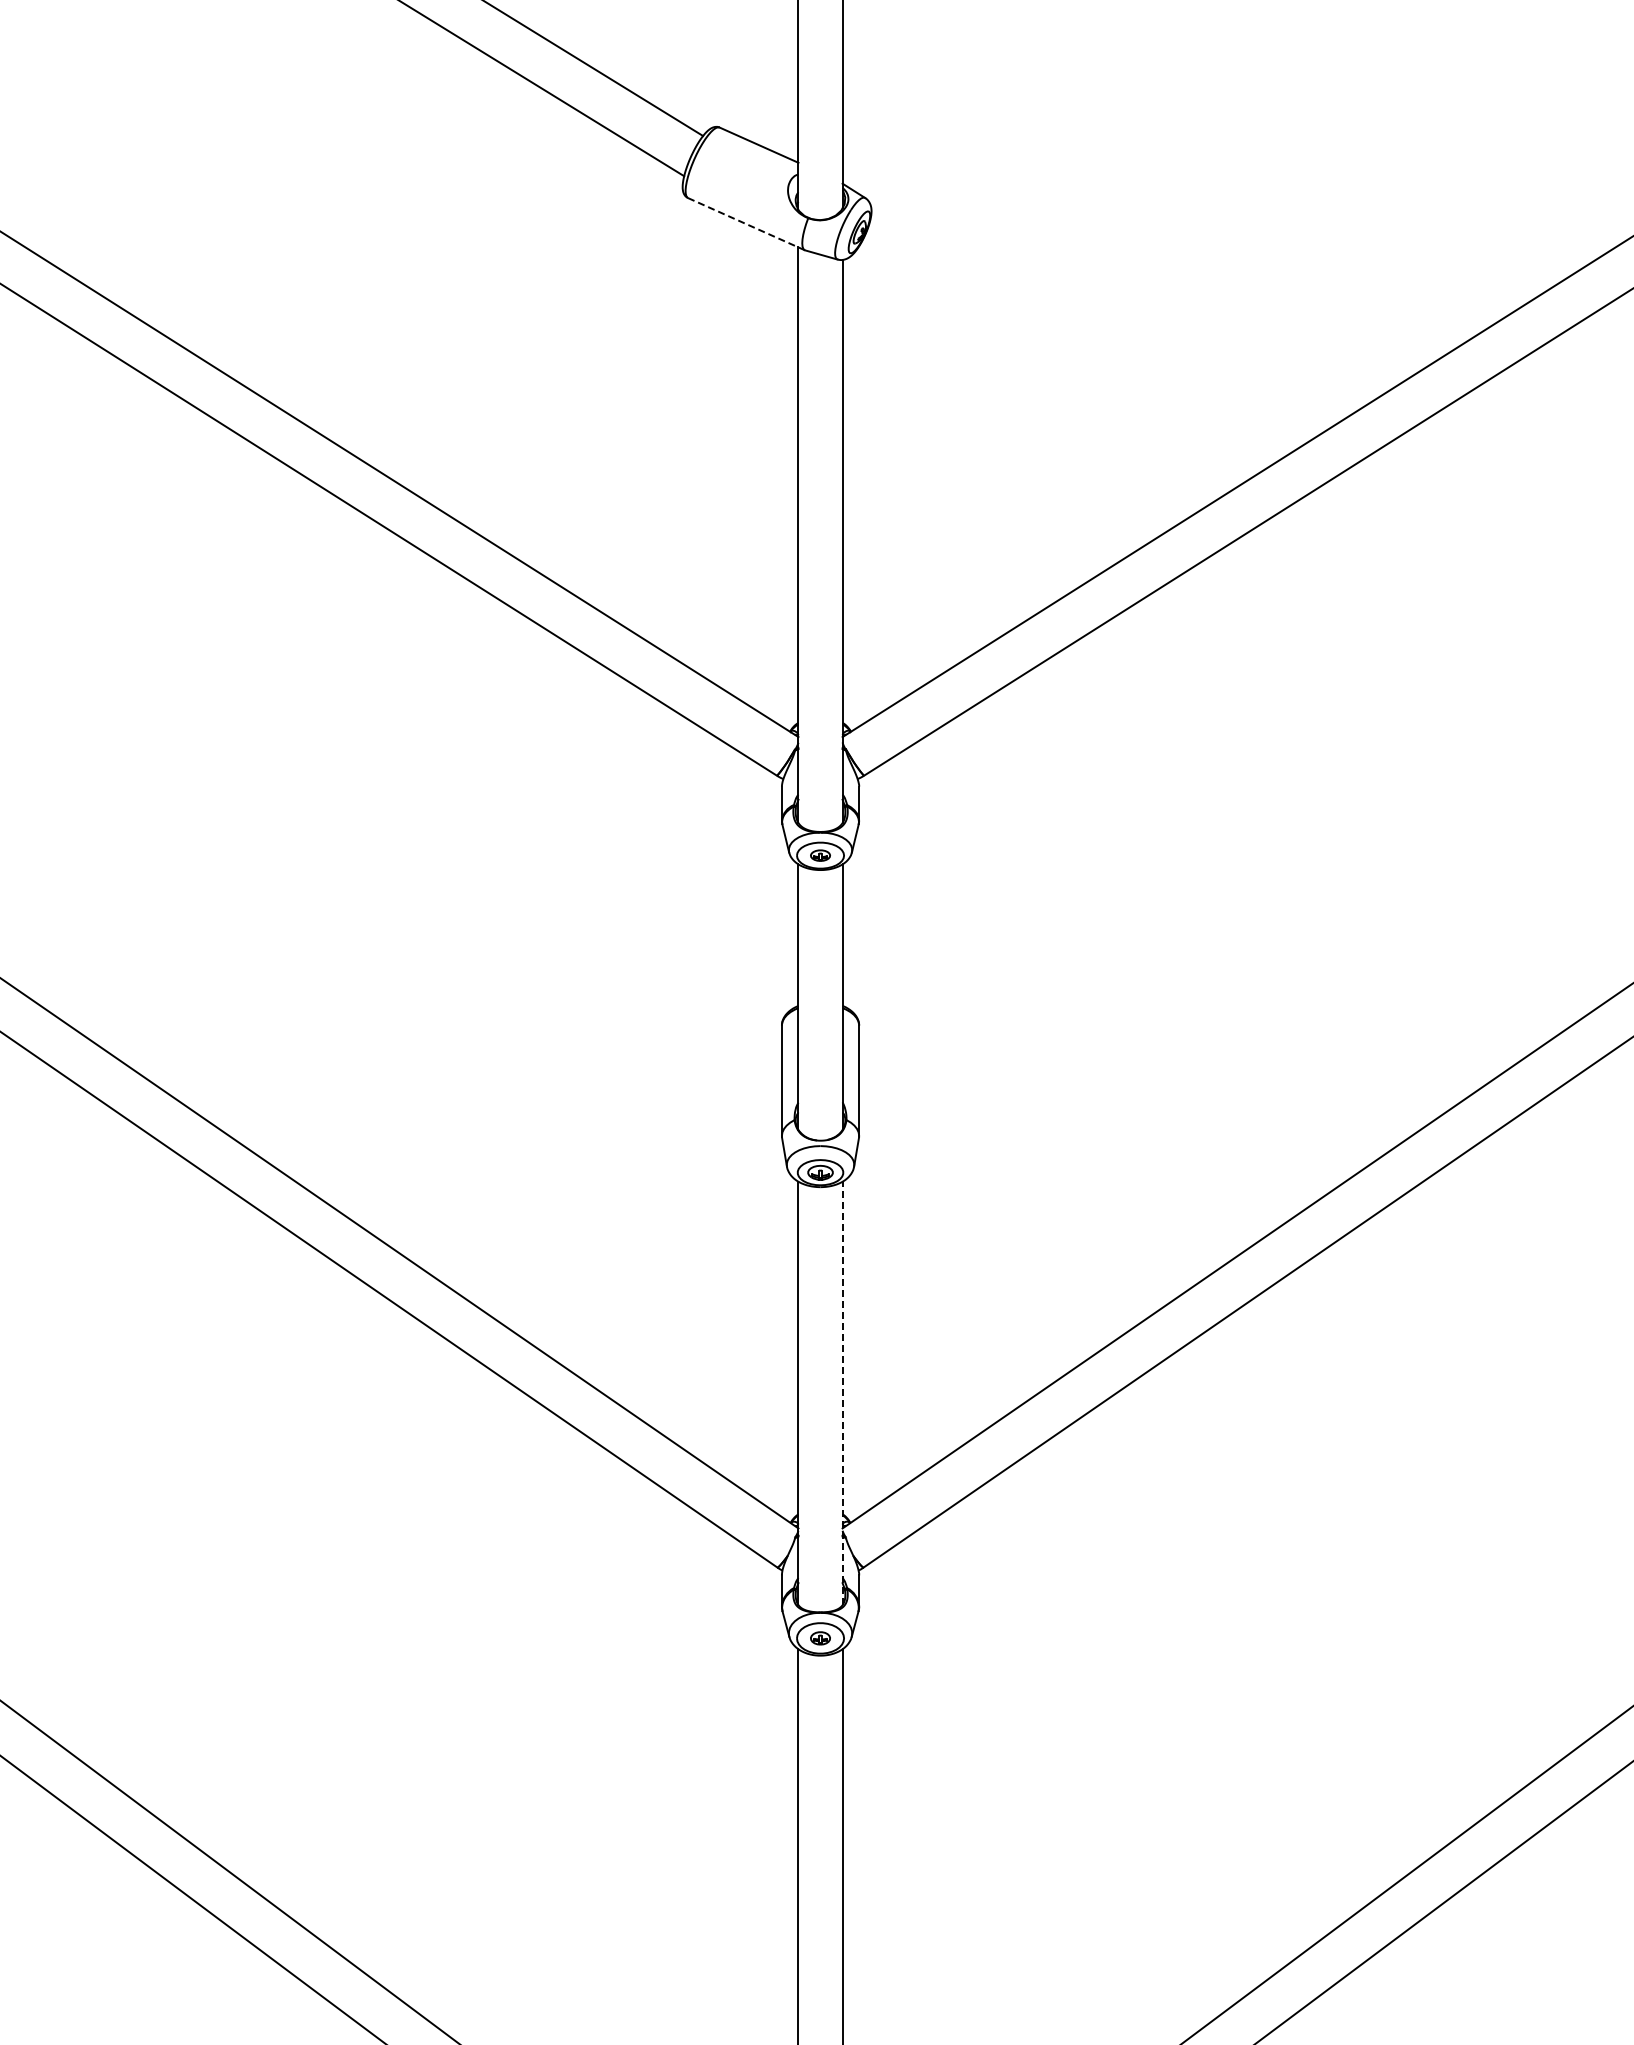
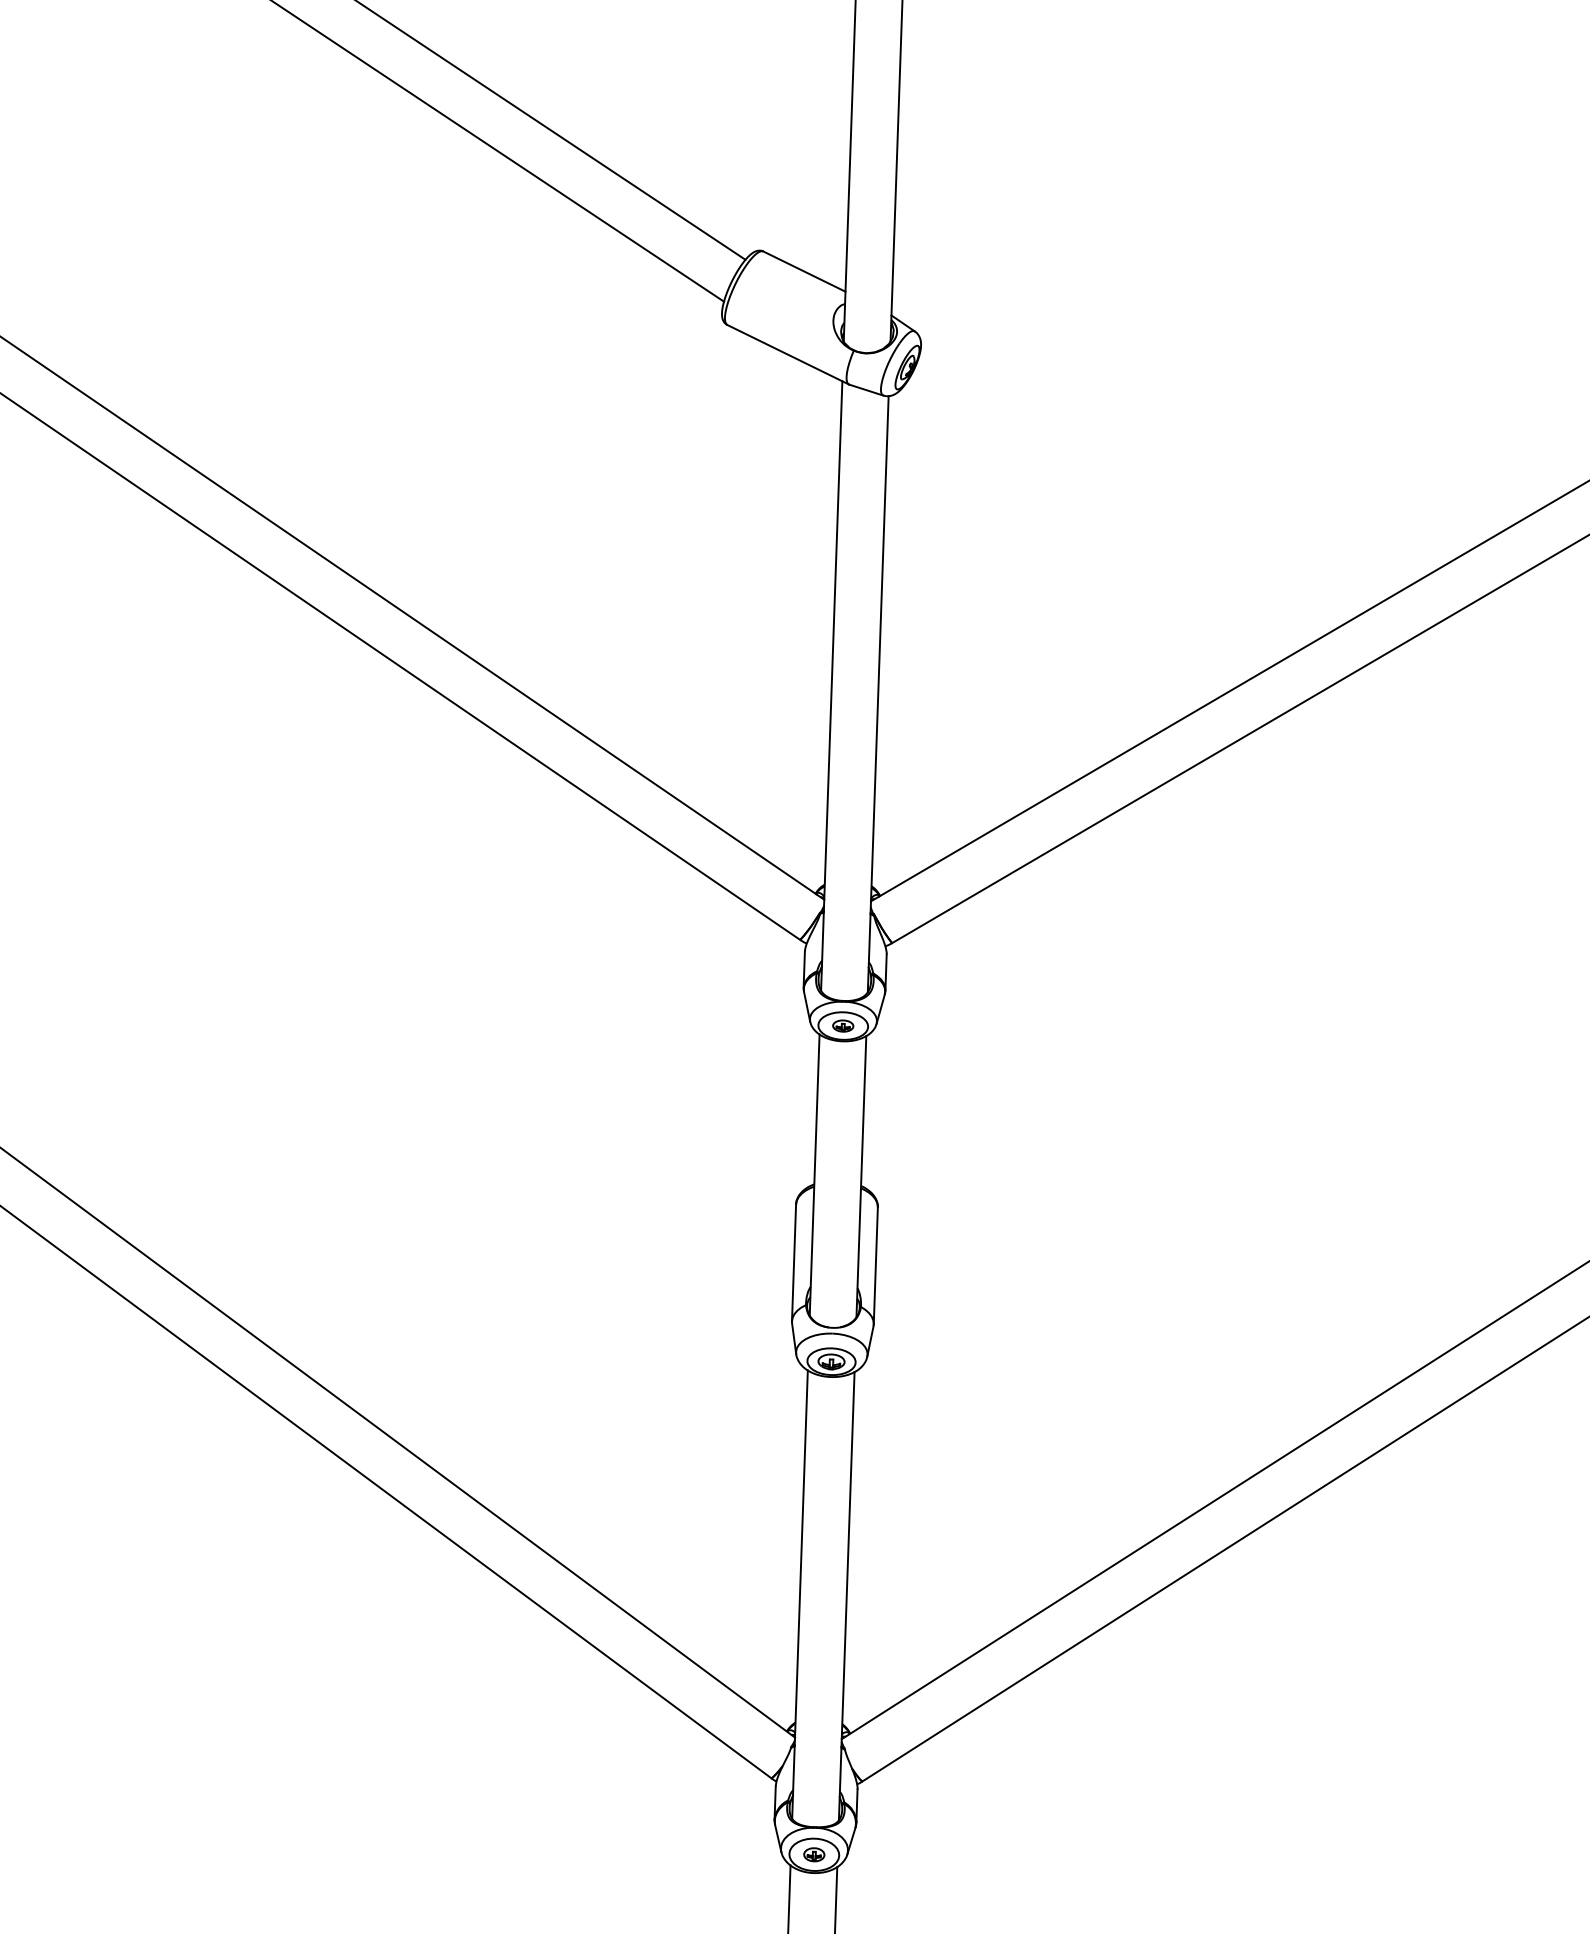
line: (746, 224) -> (788, 355), dashed -> solid
line: (842, 1393) -> (846, 1596), dashed -> solid

